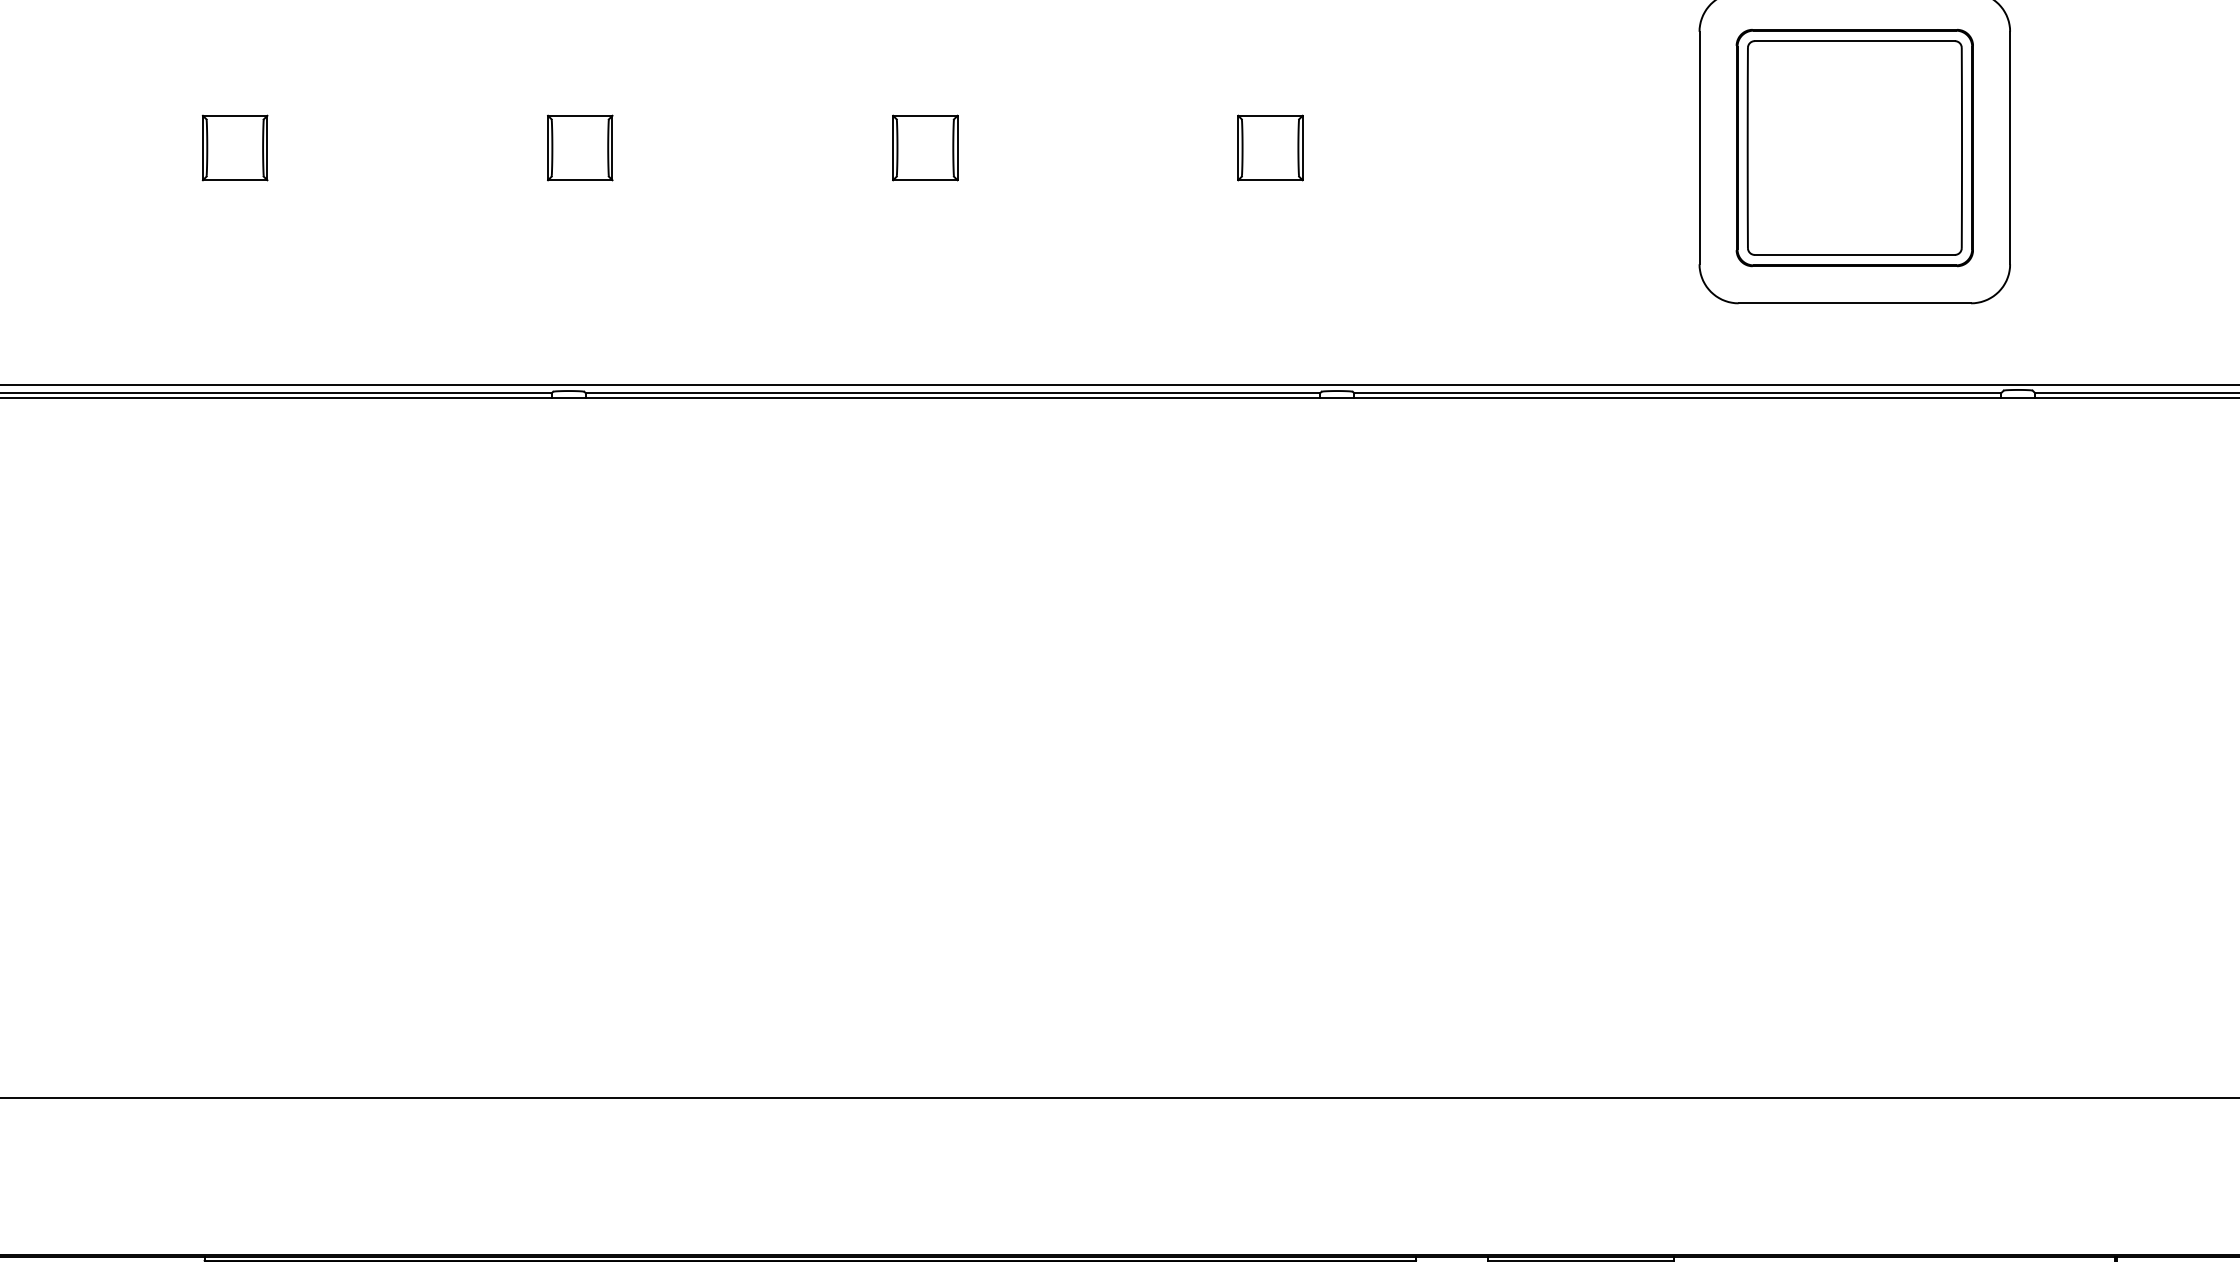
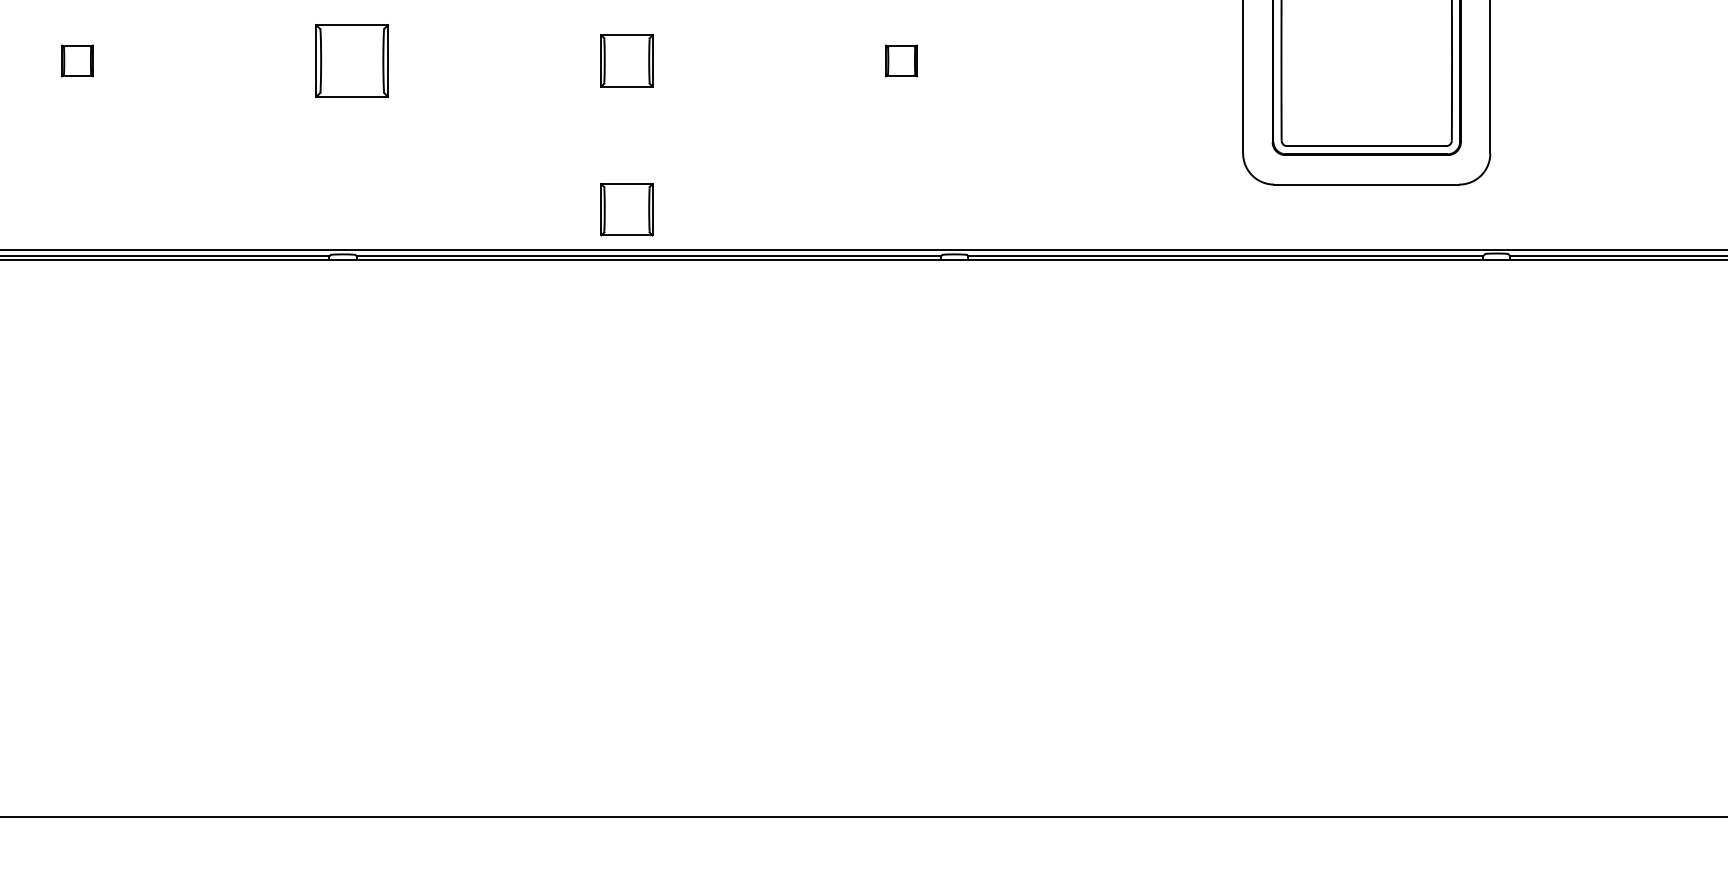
part: (234, 147) -> (77, 60), size x0.6
part: (580, 147) -> (352, 60), size x1.4
part: (1270, 147) -> (901, 60), size x0.6
part: (925, 334) -> (627, 209), added

